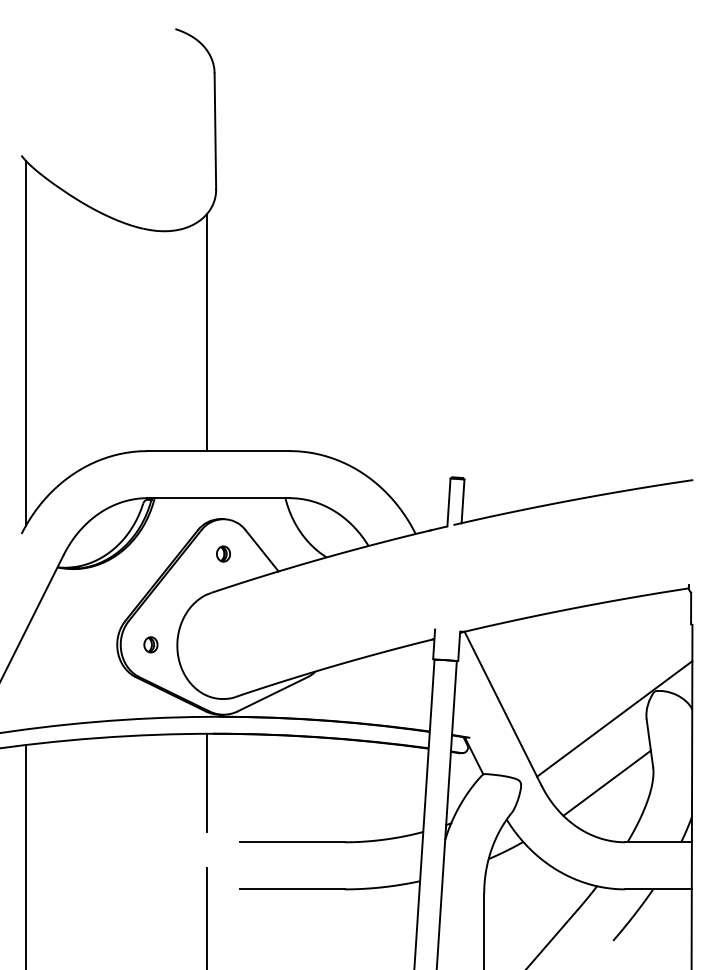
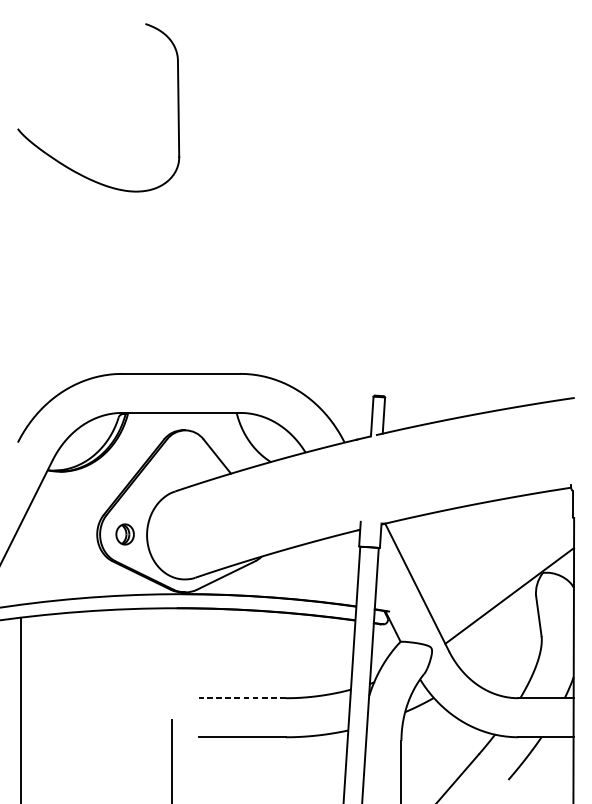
line: (207, 332) -> (172, 275), removed
line: (25, 343) -> (21, 284), removed
part: (223, 553) -> (185, 458), removed
part: (150, 644) -> (124, 534), size x1.6
line: (207, 782) -> (172, 648), removed
line: (606, 782) -> (502, 648), removed
line: (291, 842) -> (241, 698), solid -> dashed

